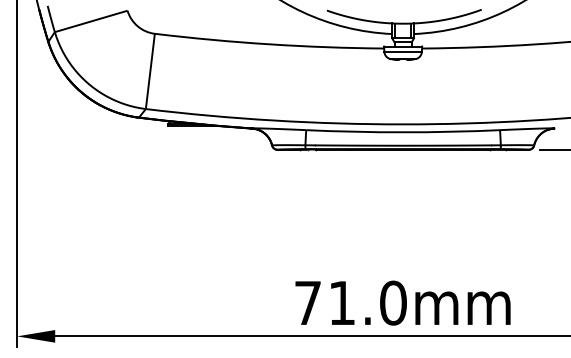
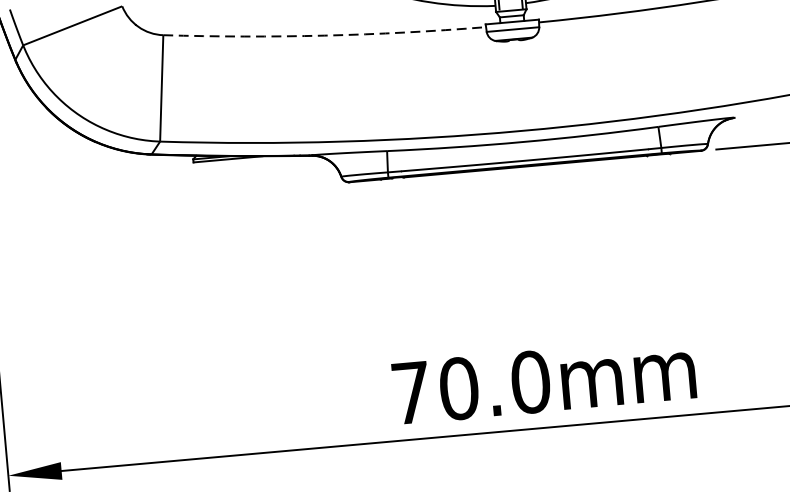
arc: (269, 44) -> (325, 35), solid -> dashed
text: (341, 302) -> (458, 387), 71.0mm -> 70.0mm

